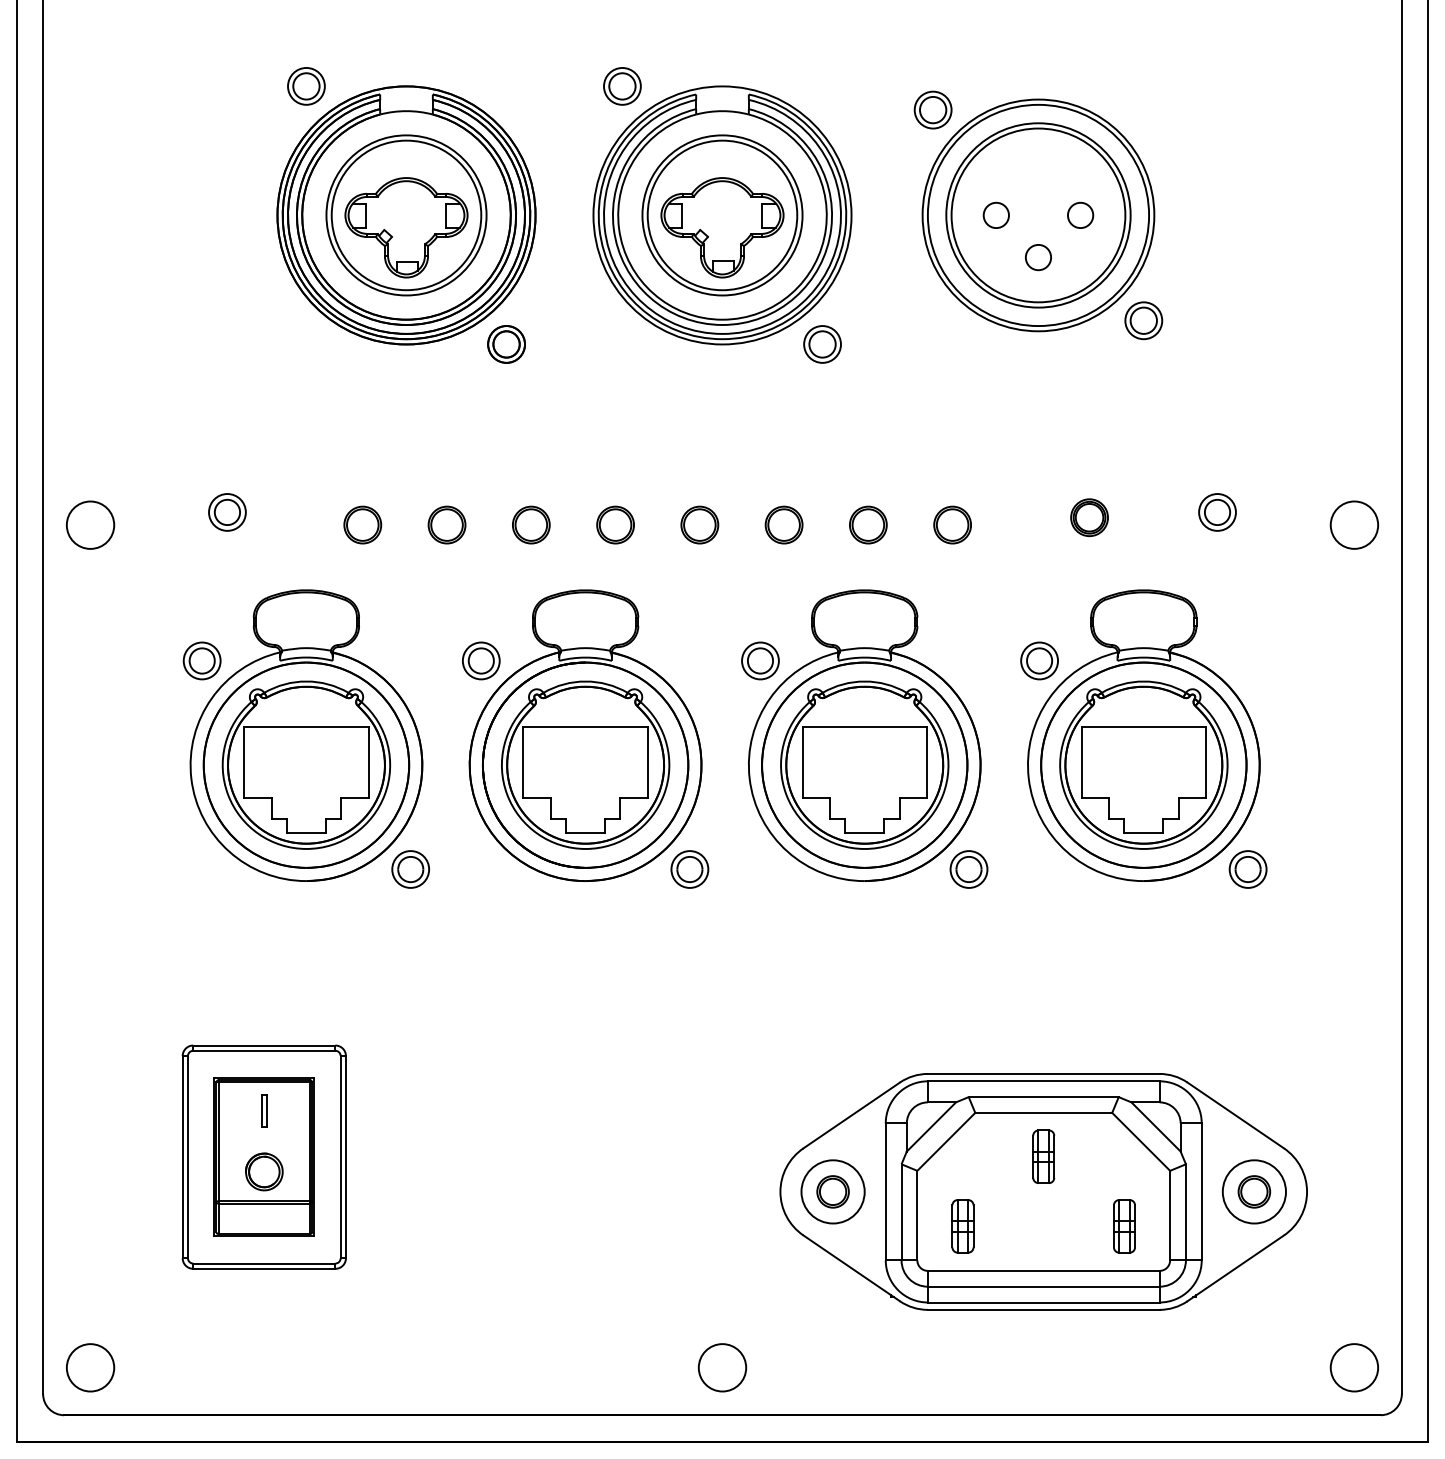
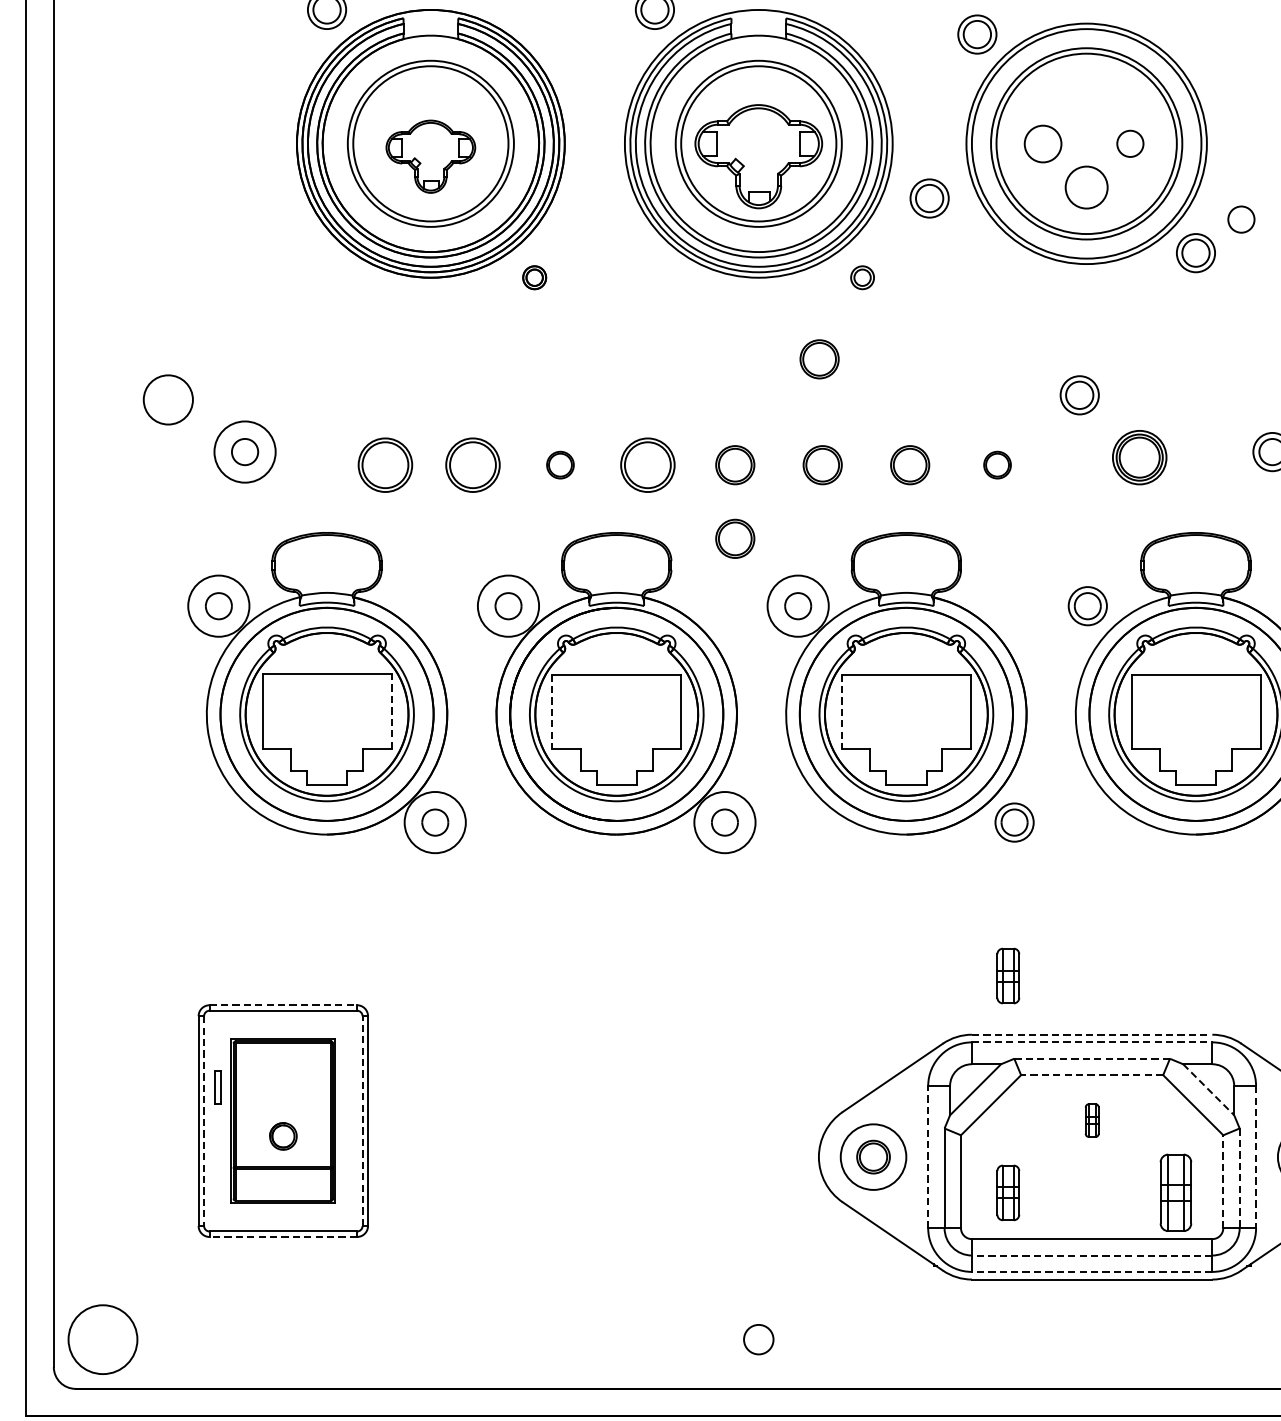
circle: (995, 214) -> (1042, 142), size x1.4
part: (406, 227) -> (430, 156), size x0.7
circle: (1038, 257) -> (1086, 187), size x1.6
part: (886, 267) -> (928, 197), added
circle: (1187, 287) -> (1241, 218), added
part: (506, 344) -> (534, 277), size x0.6
part: (822, 344) -> (862, 277), size x0.6
part: (780, 422) -> (818, 358), added
part: (1031, 457) -> (1079, 395), added
circle: (227, 512) -> (245, 452), size x1.6
part: (1089, 517) -> (1139, 457), size x1.4
circle: (90, 524) -> (168, 399), moved
part: (362, 524) -> (385, 464), size x1.4
part: (446, 524) -> (472, 464), size x1.4
part: (531, 524) -> (560, 464), size x0.7
part: (615, 524) -> (647, 464), size x1.4
part: (952, 524) -> (997, 464), size x0.7
part: (699, 595) -> (734, 538), added
circle: (201, 660) -> (218, 605), size x1.6
circle: (480, 660) -> (507, 605), size x1.6
circle: (760, 660) -> (798, 605), size x1.6
line: (368, 762) -> (391, 711), solid -> dashed
line: (523, 762) -> (552, 711), solid -> dashed
line: (802, 762) -> (841, 711), solid -> dashed
circle: (410, 869) -> (435, 822), size x1.6
circle: (689, 869) -> (724, 822), size x1.6
part: (962, 1017) -> (1007, 976), added
line: (264, 1045) -> (283, 1005), solid -> dashed
line: (1043, 1073) -> (1091, 1034), solid -> dashed
line: (1043, 1081) -> (1091, 1042), solid -> dashed
line: (1044, 1097) -> (1092, 1059), solid -> dashed
part: (264, 1110) -> (218, 1087), moved
line: (1043, 1112) -> (1091, 1074), solid -> dashed
line: (1156, 1126) -> (1209, 1089), solid -> dashed
line: (340, 1156) -> (362, 1120), solid -> dashed
part: (1043, 1156) -> (1091, 1120), size x0.6
line: (187, 1157) -> (203, 1121), solid -> dashed
part: (264, 1171) -> (283, 1135), size x0.7
line: (885, 1191) -> (927, 1156), solid -> dashed
line: (1201, 1192) -> (1255, 1157), solid -> dashed
line: (1185, 1212) -> (1239, 1178), solid -> dashed
line: (1170, 1215) -> (1223, 1181), solid -> dashed
part: (1124, 1226) -> (1175, 1193), size x1.4
line: (263, 1268) -> (282, 1236), solid -> dashed
line: (1043, 1286) -> (1091, 1255), solid -> dashed
line: (1043, 1302) -> (1091, 1271), solid -> dashed
circle: (90, 1367) -> (102, 1339), size x1.4
circle: (722, 1367) -> (758, 1339), size x0.6

